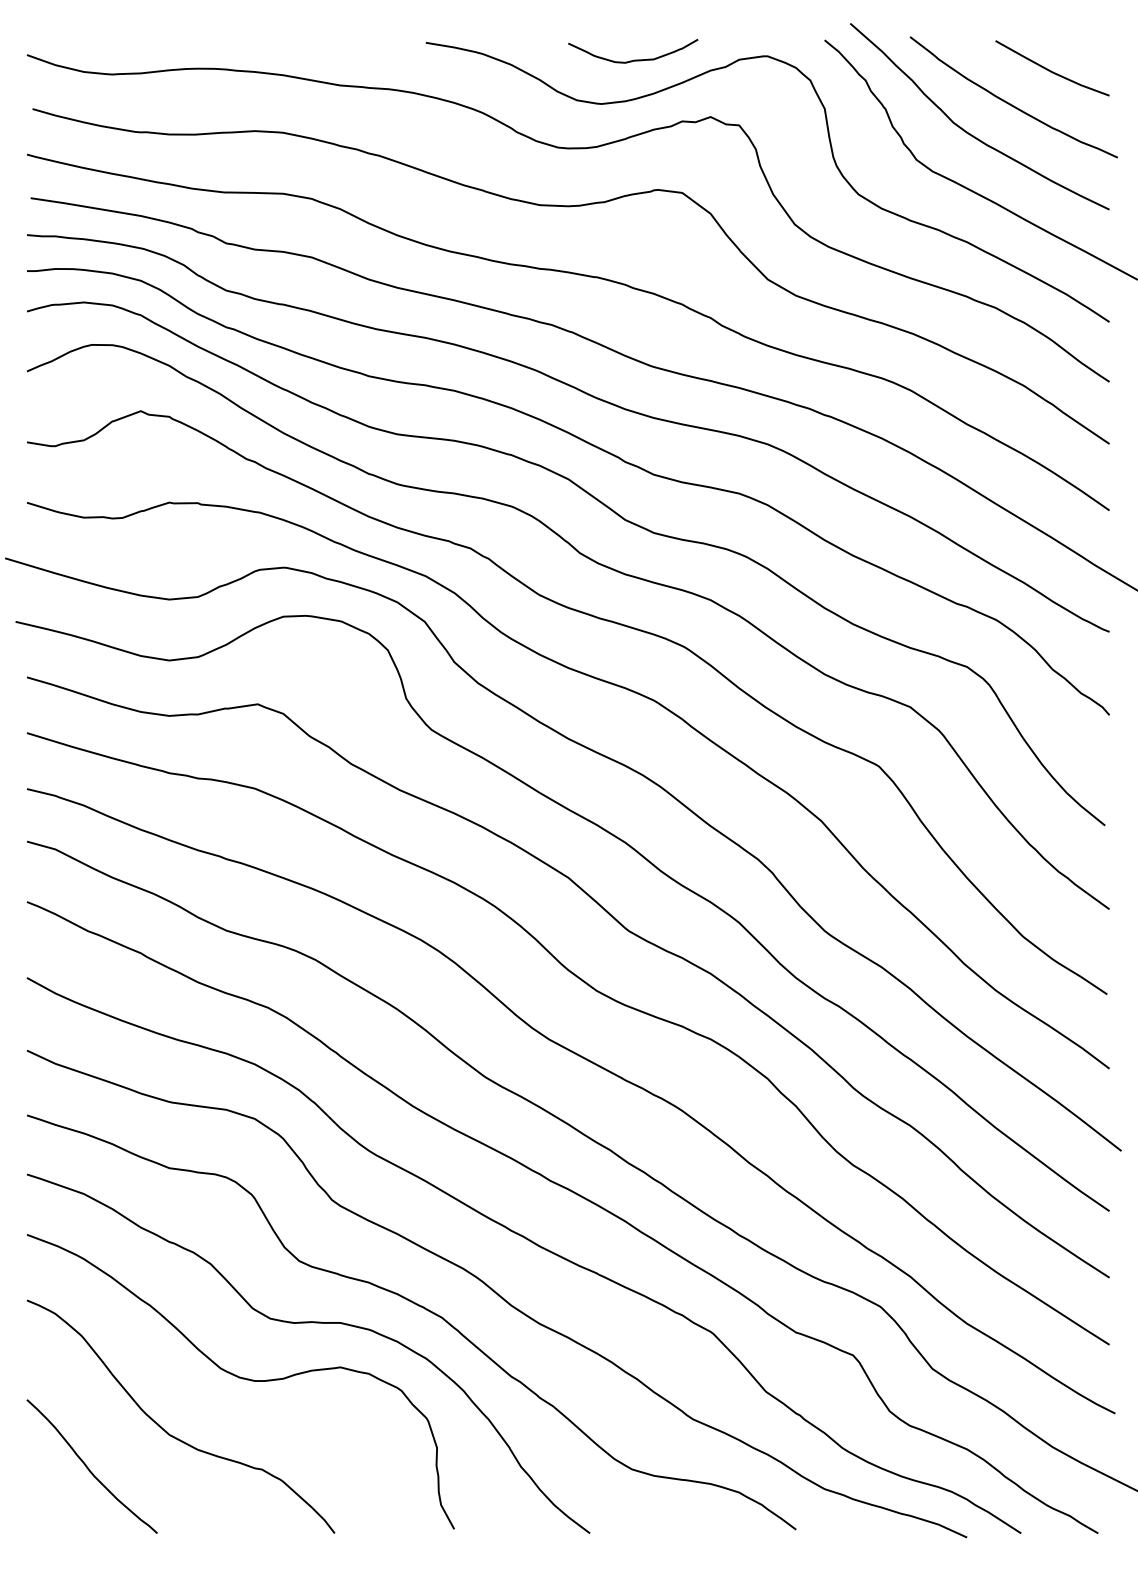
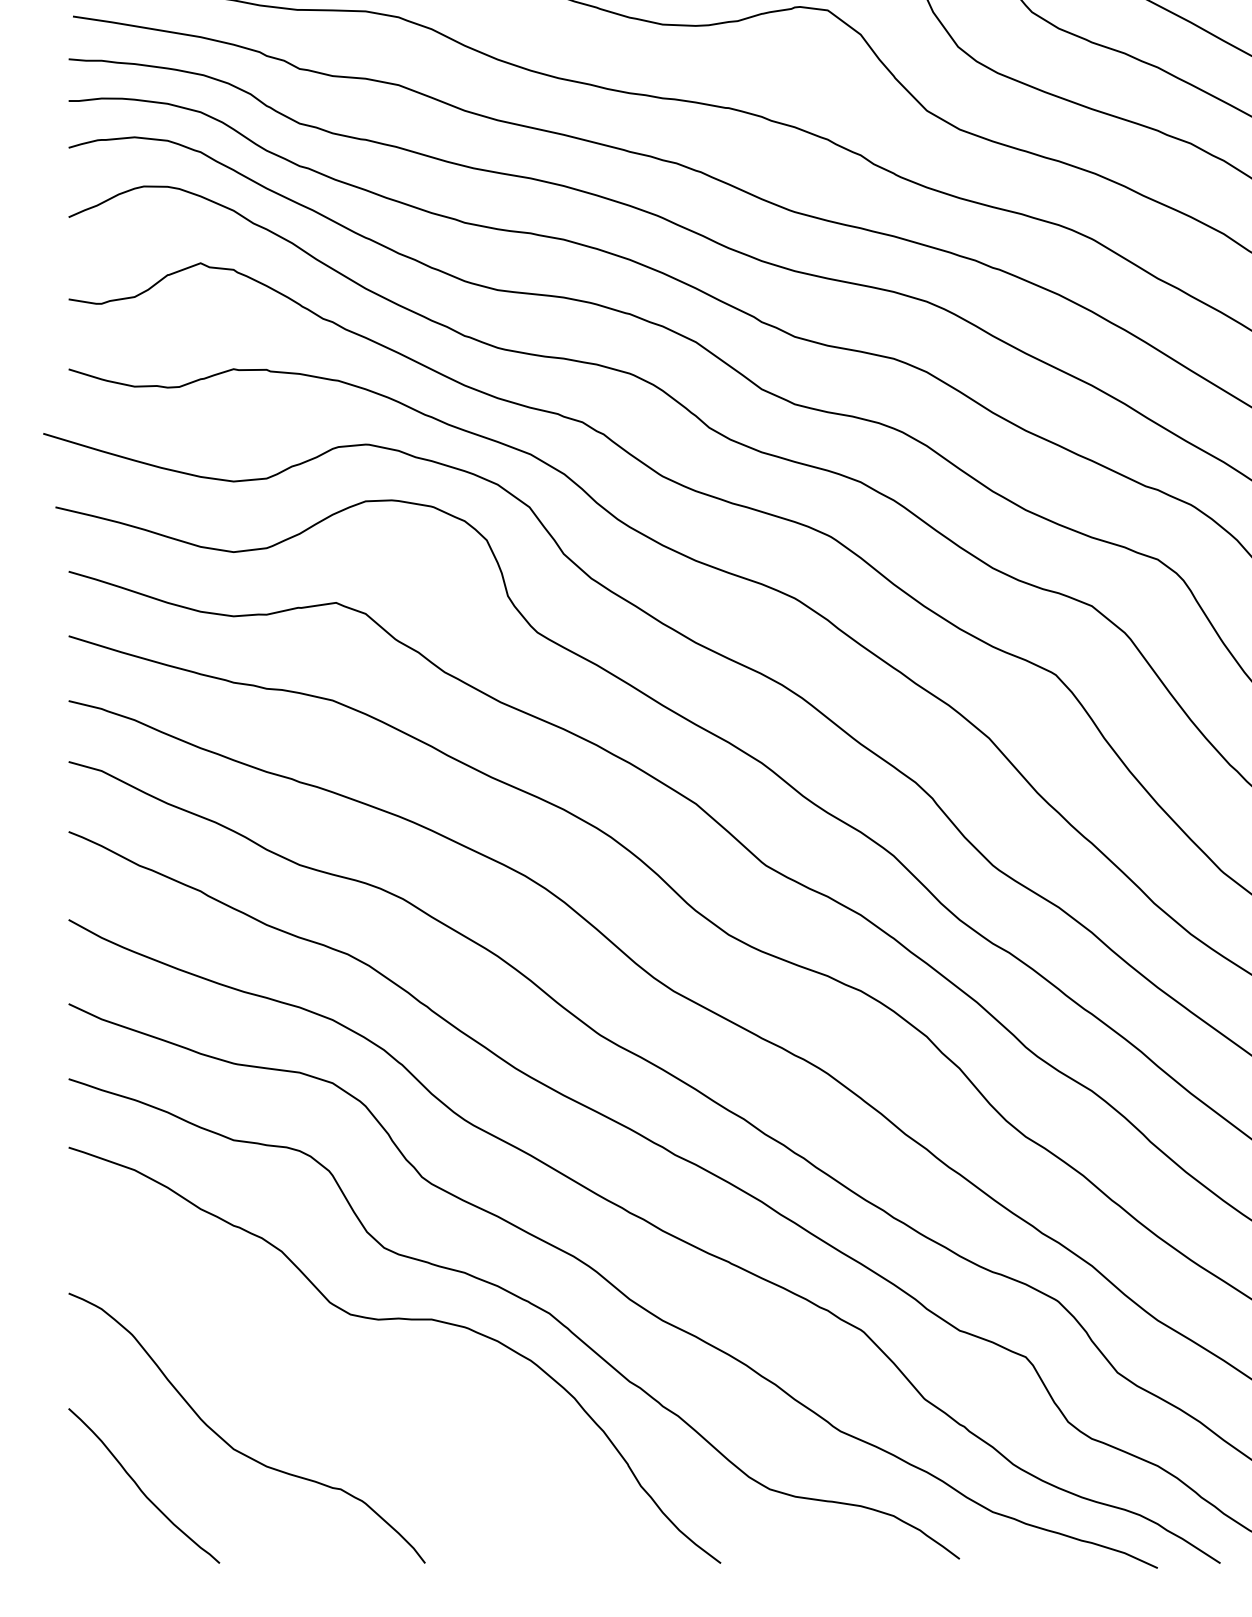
curve: (242, 1379) -> (318, 1385), removed

